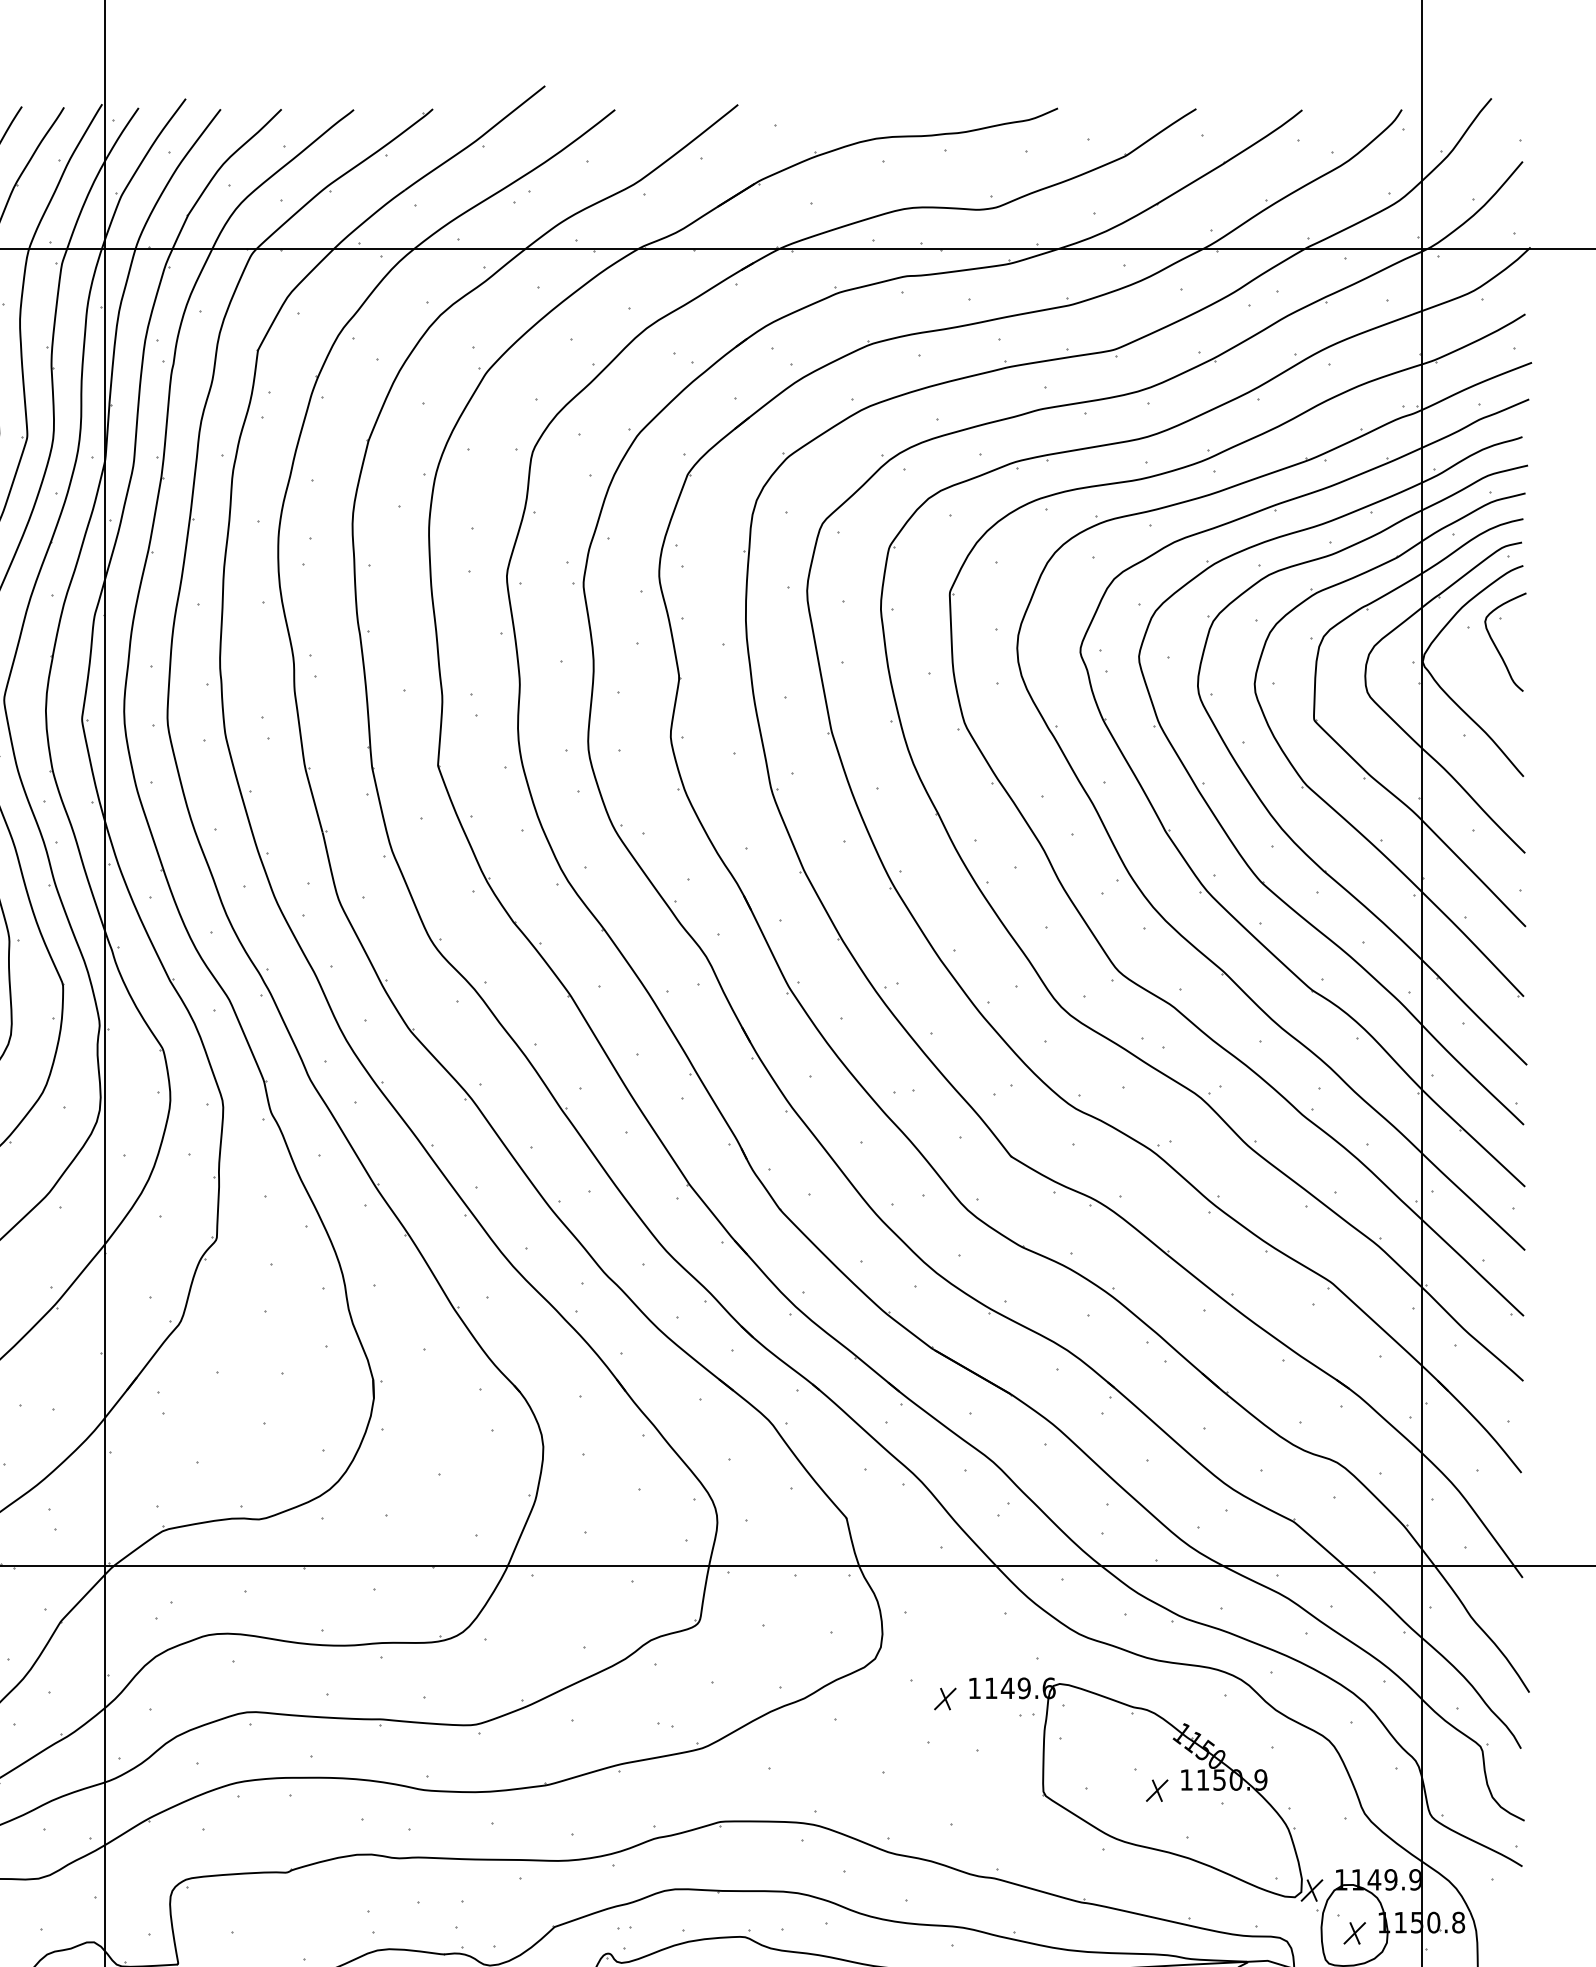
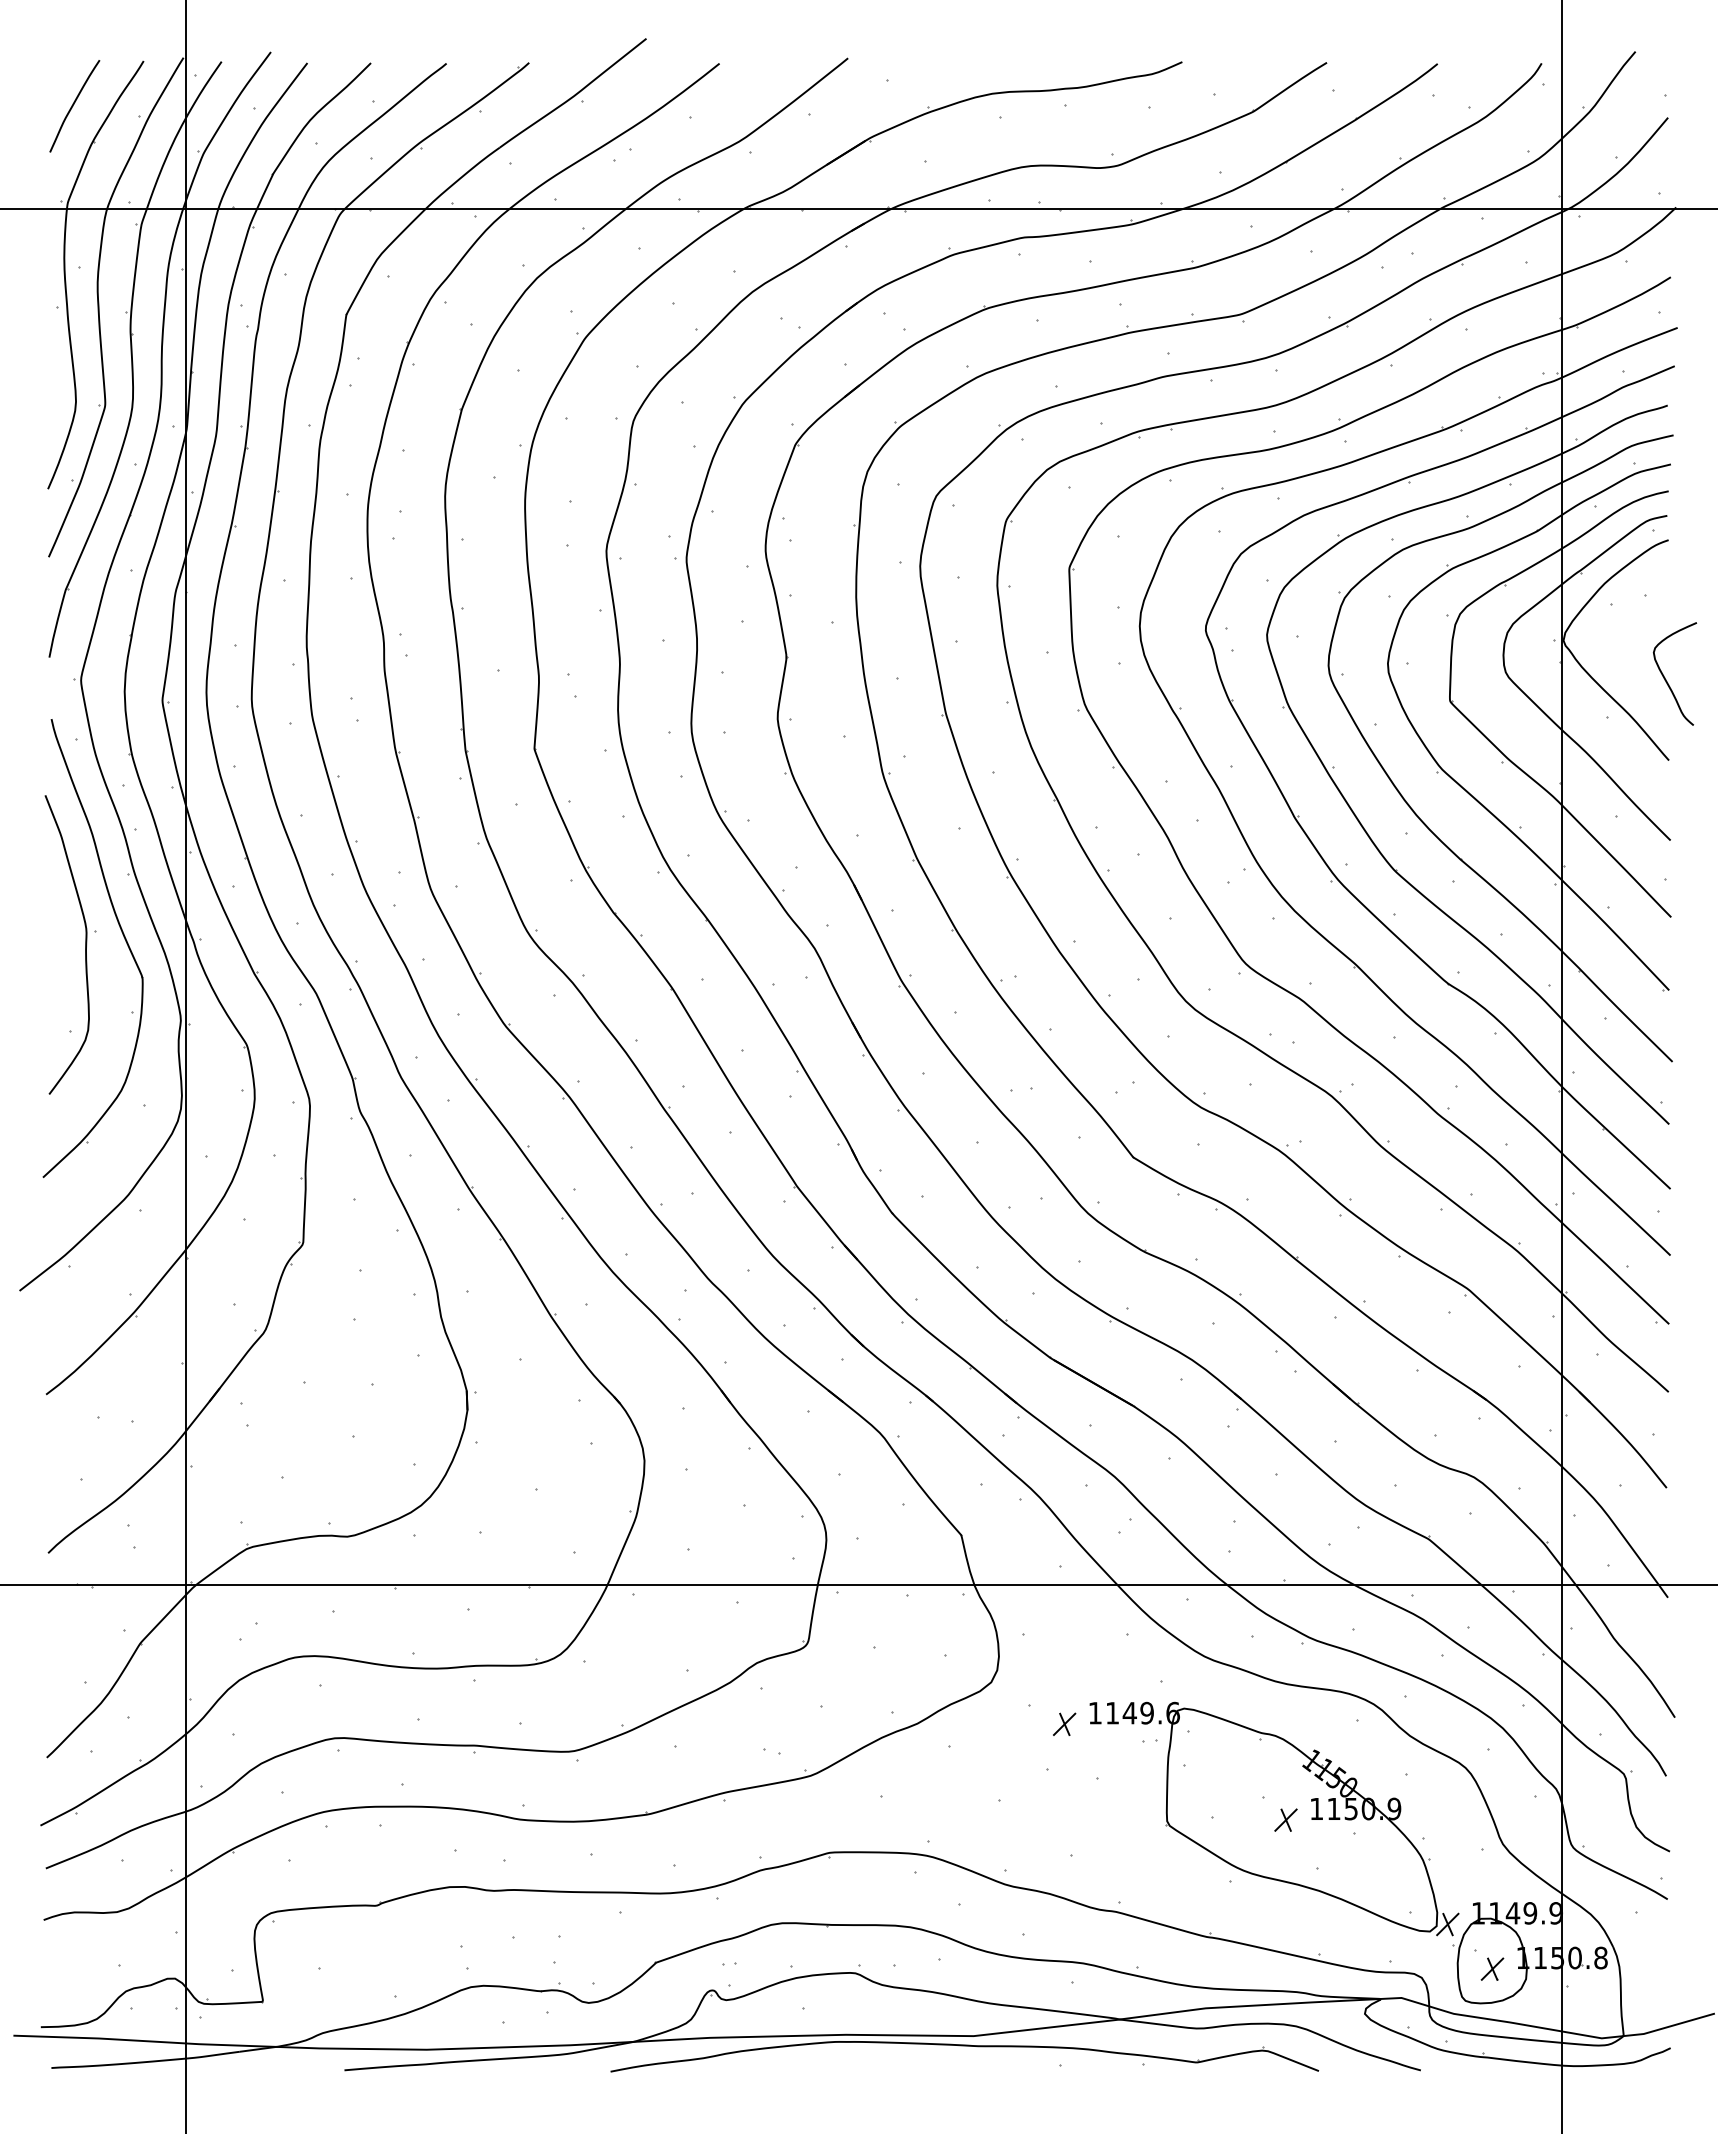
curve: (1496, 645) -> (1665, 677), moved

